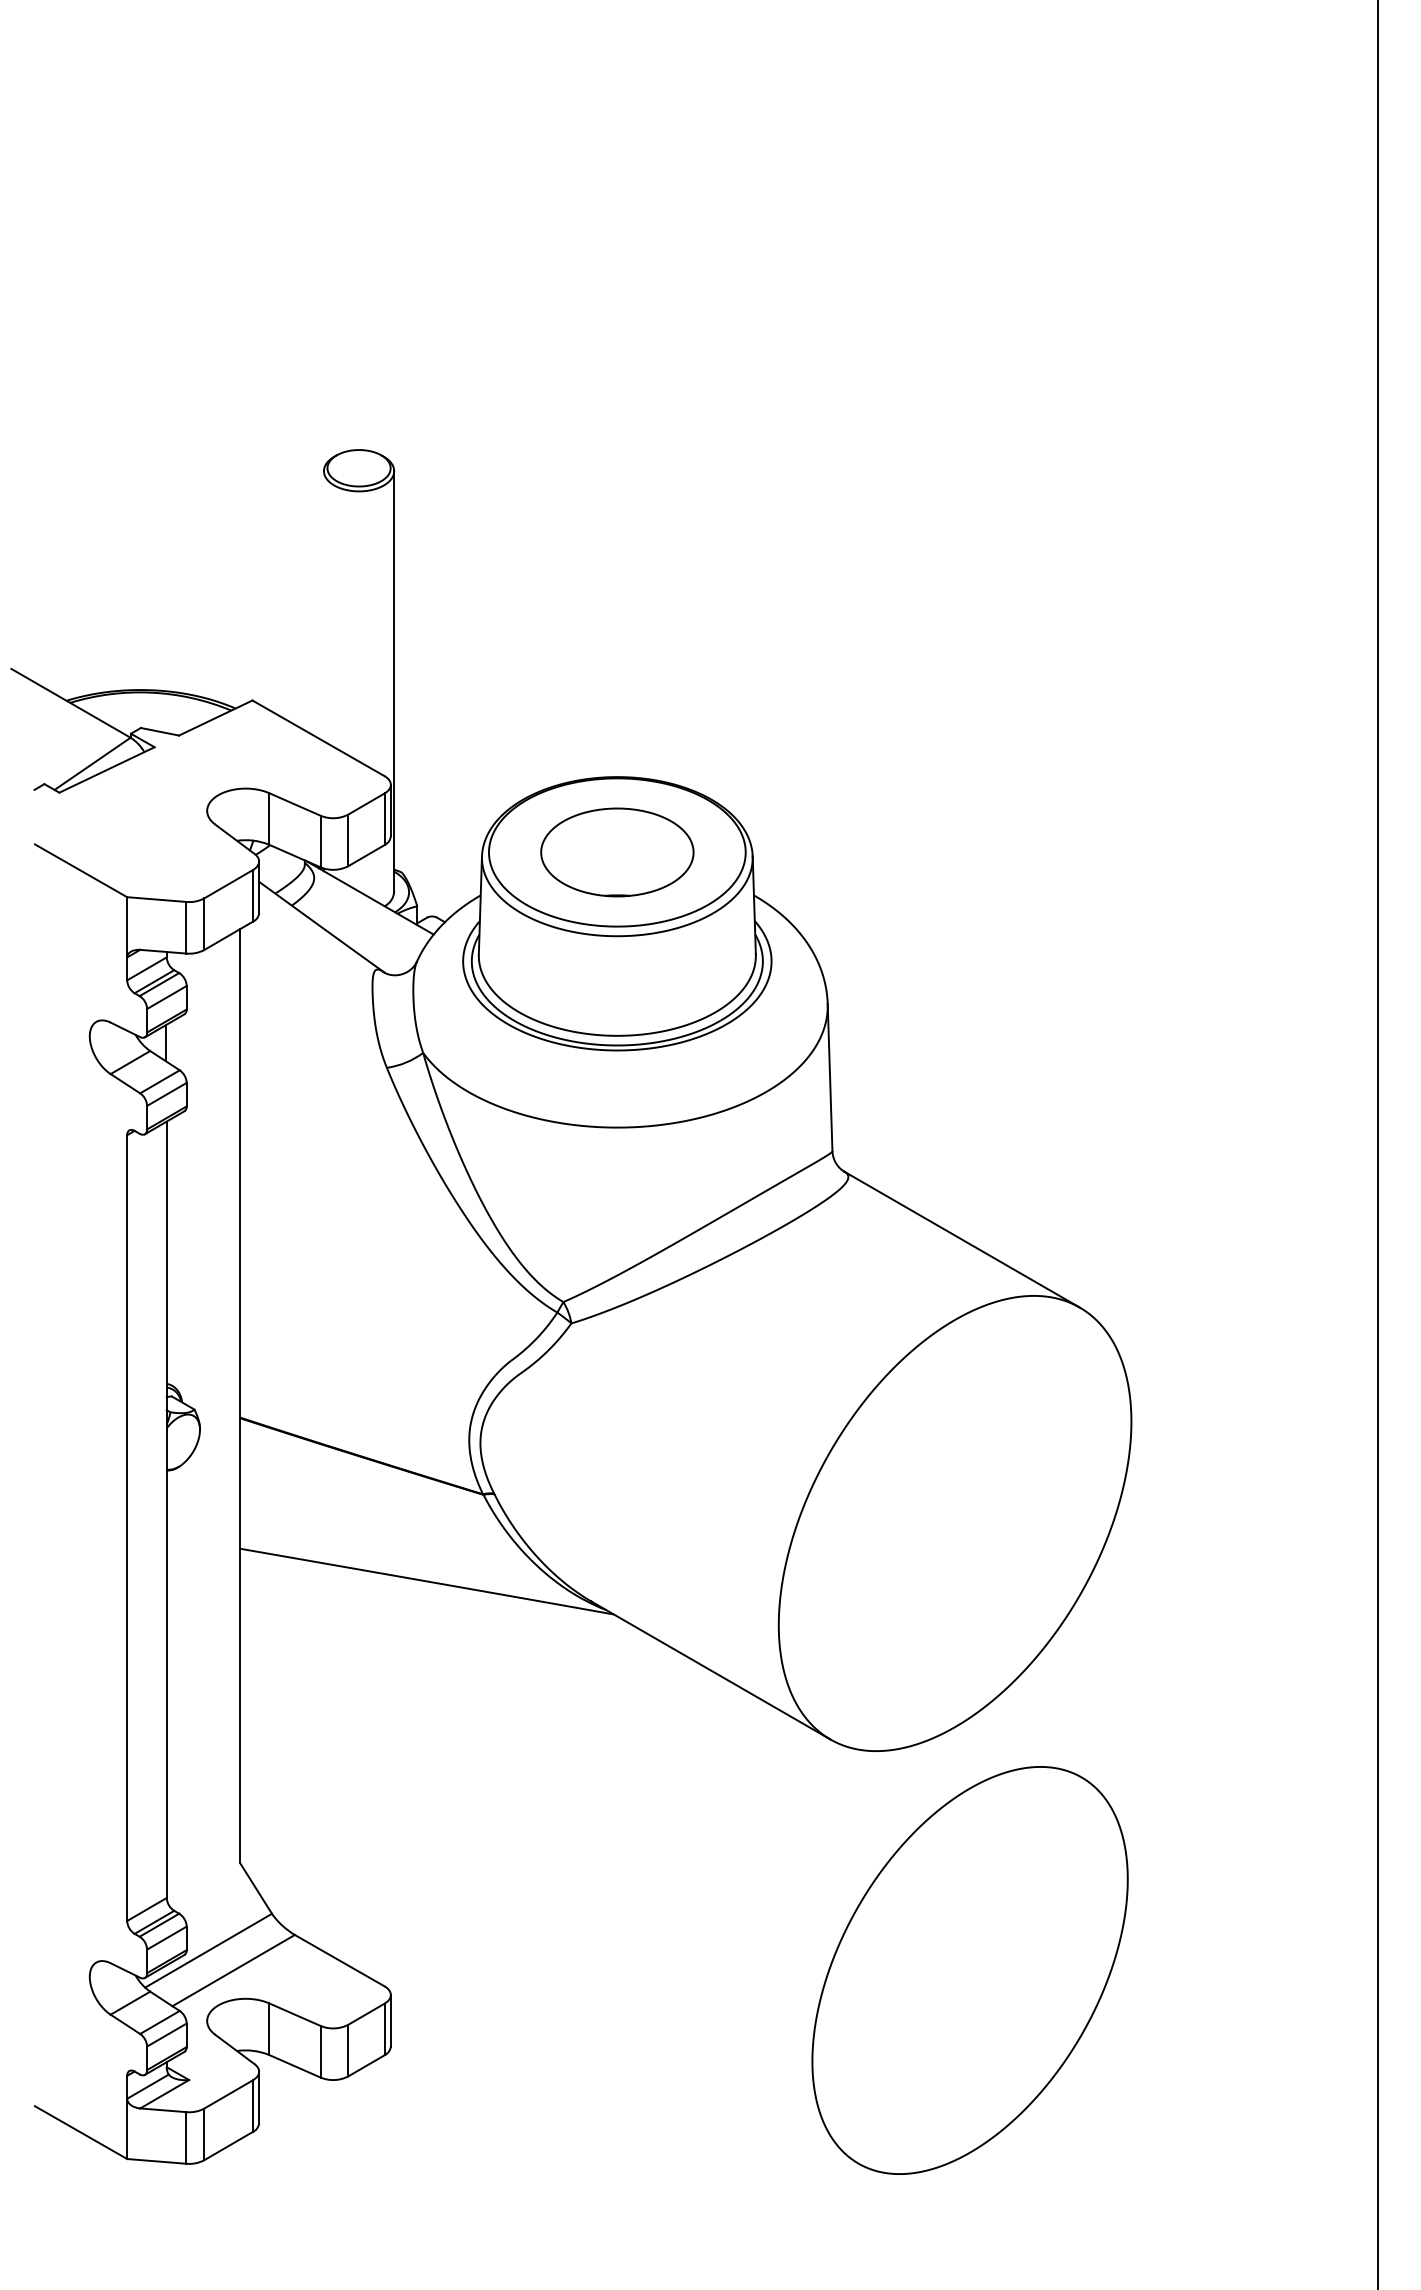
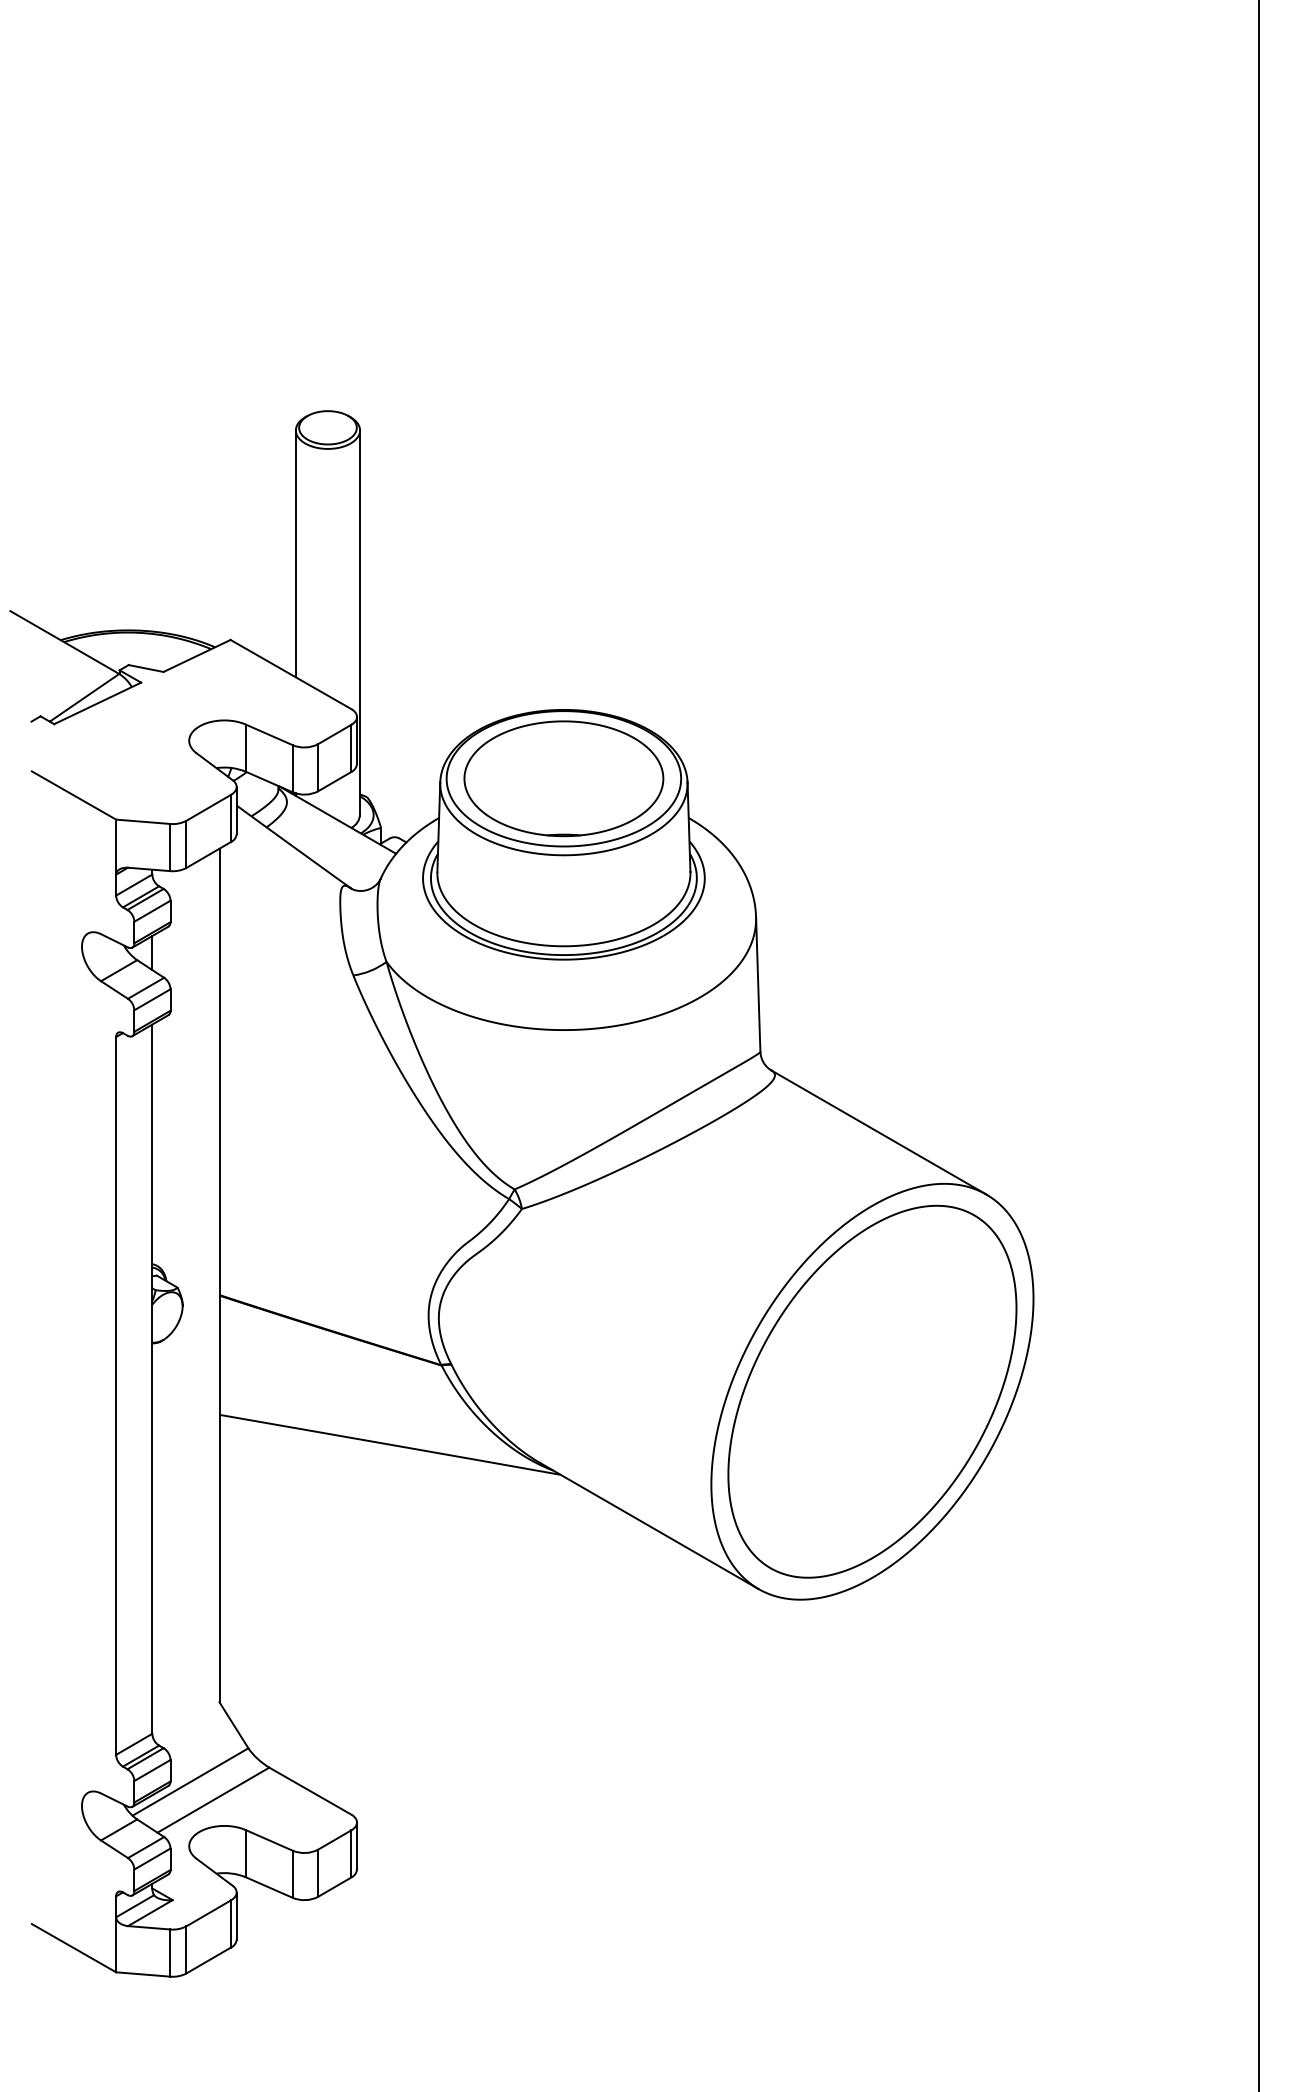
line: (323, 606) -> (295, 554), added
part: (617, 852) -> (564, 778), size x1.43
part: (969, 1970) -> (871, 1391), moved

